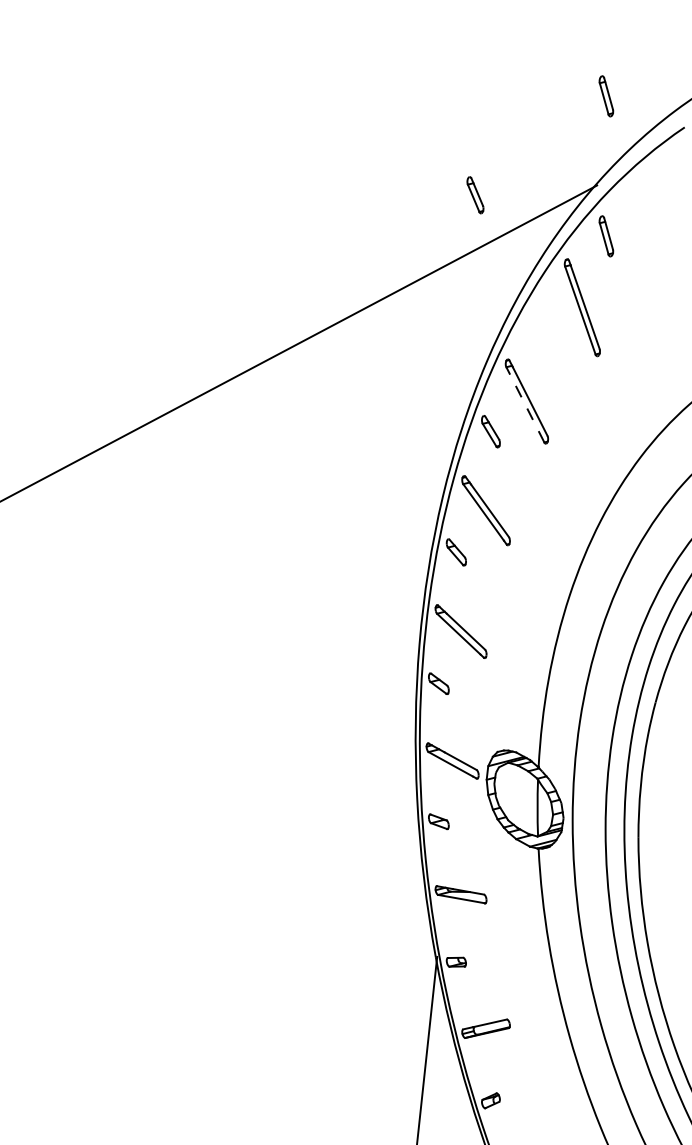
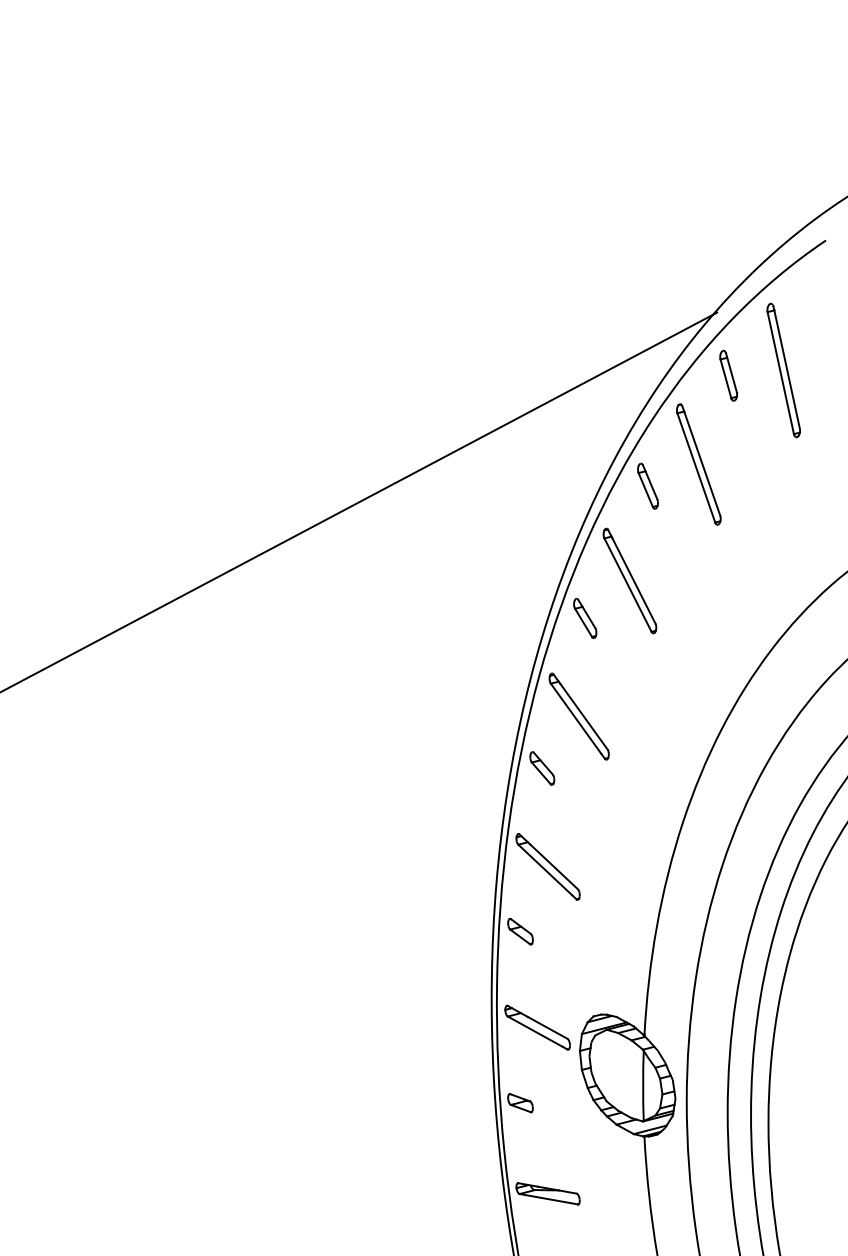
part: (606, 96) -> (728, 202), removed
part: (475, 195) -> (648, 486), moved
part: (650, 231) -> (783, 369), added
line: (525, 404) -> (628, 584), dashed -> solid

